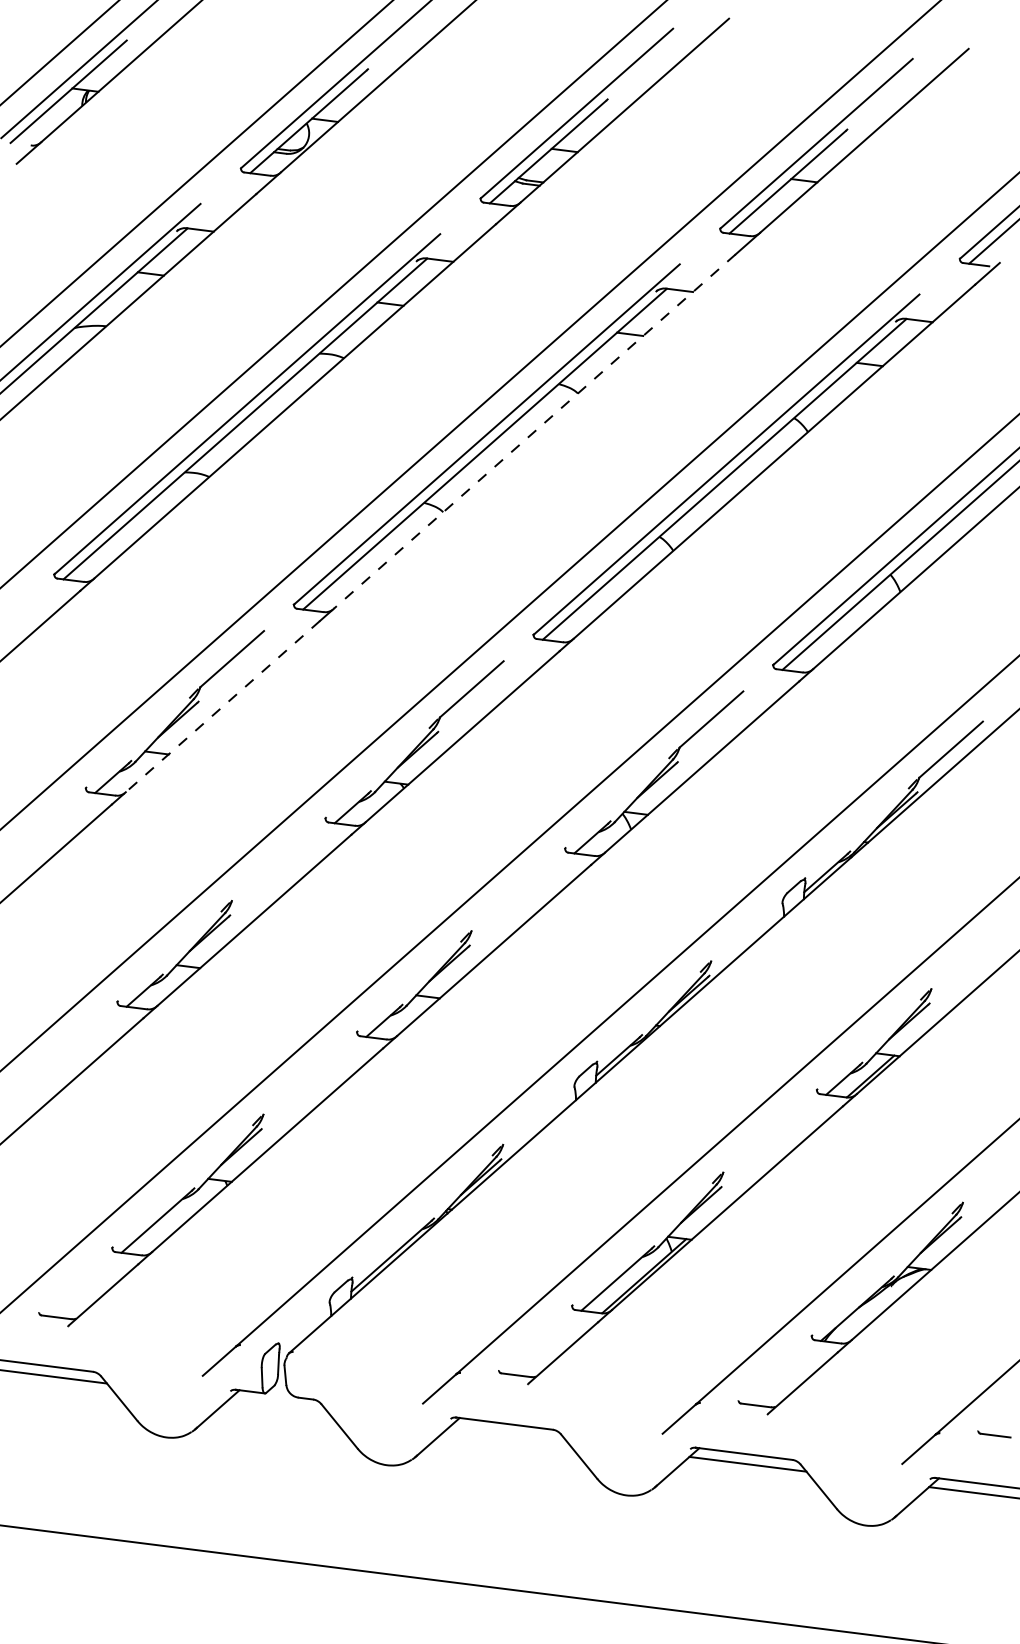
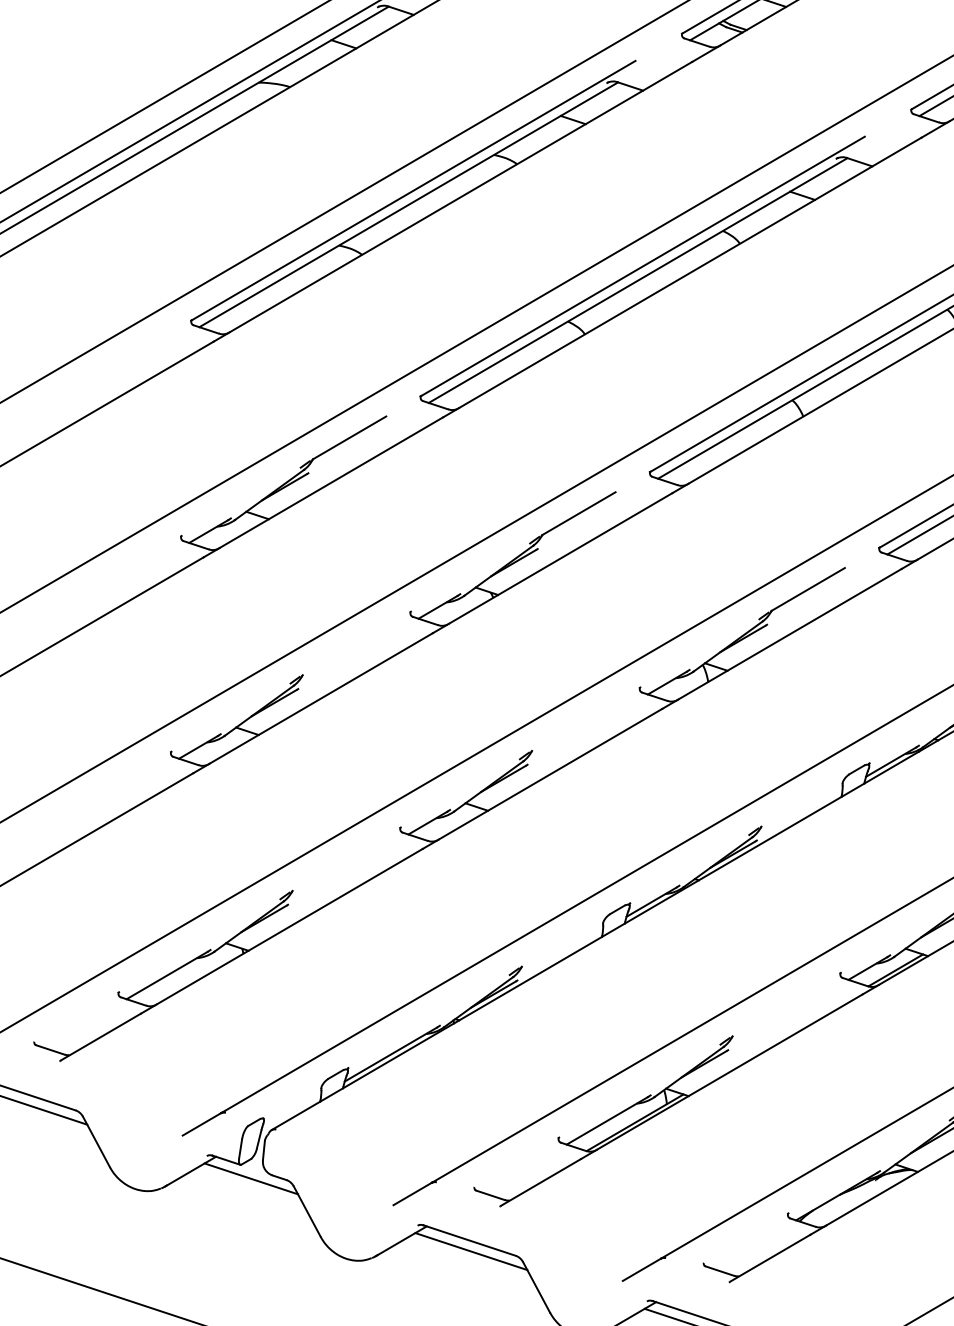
line: (534, 431) -> (690, 272), dashed -> solid
line: (222, 706) -> (330, 482), dashed -> solid
line: (278, 1405) -> (251, 1179), added
line: (507, 1433) -> (470, 1250), added

